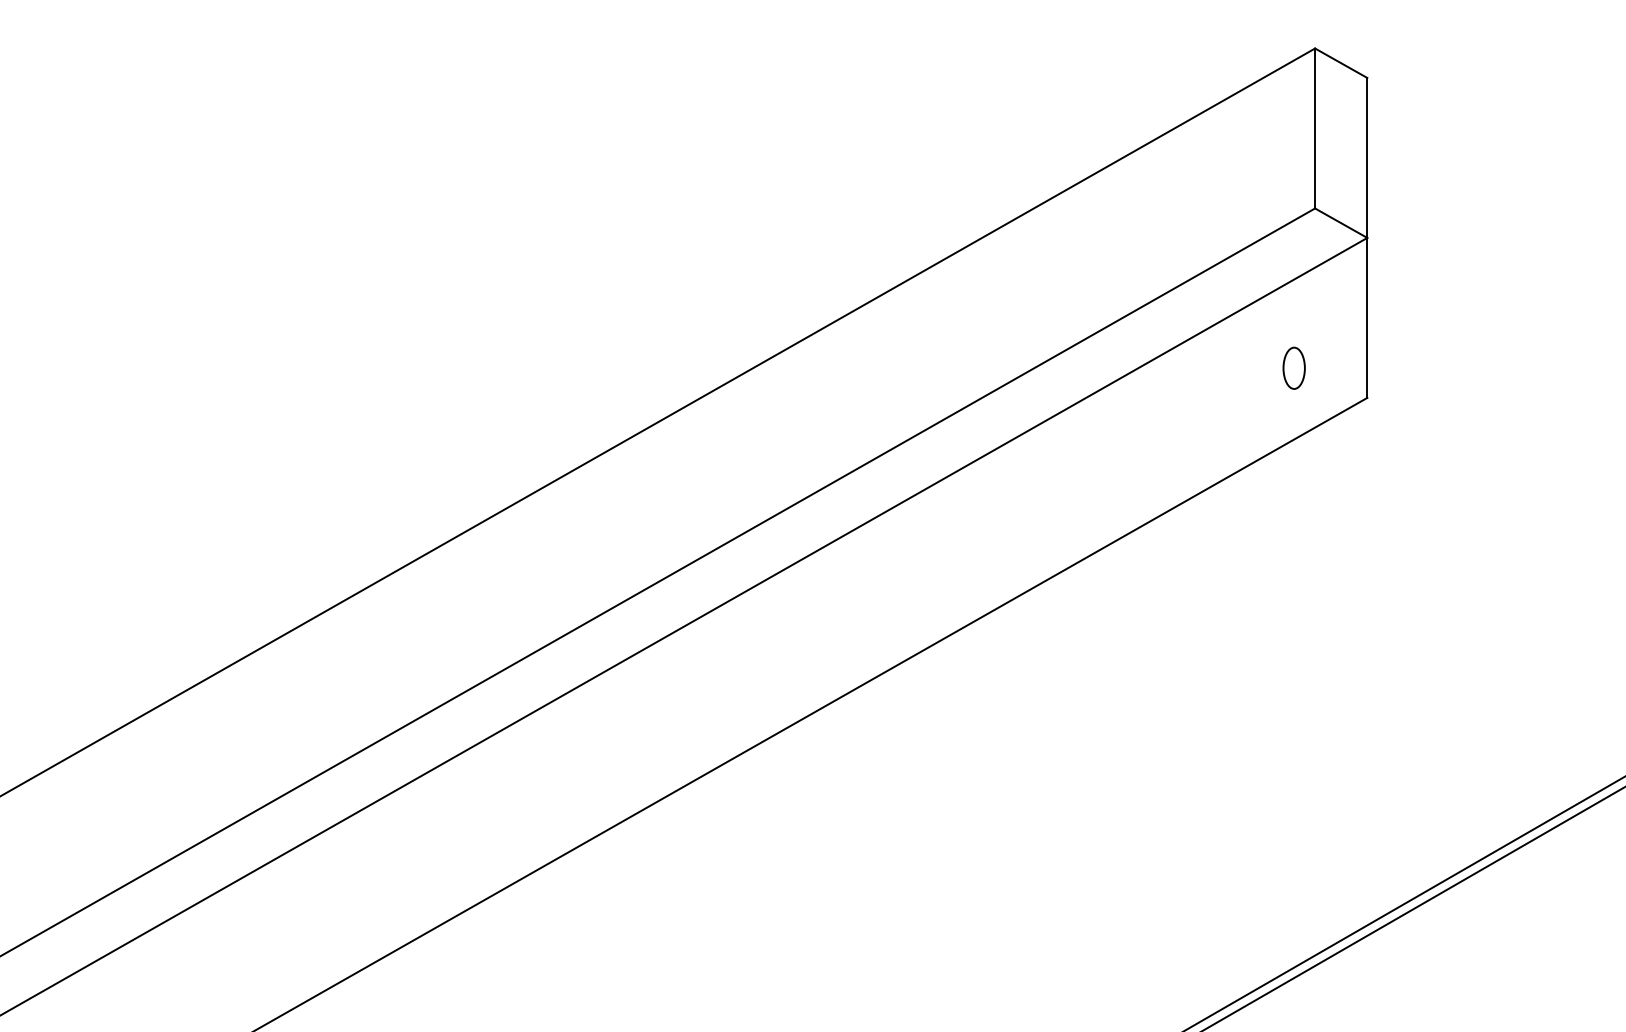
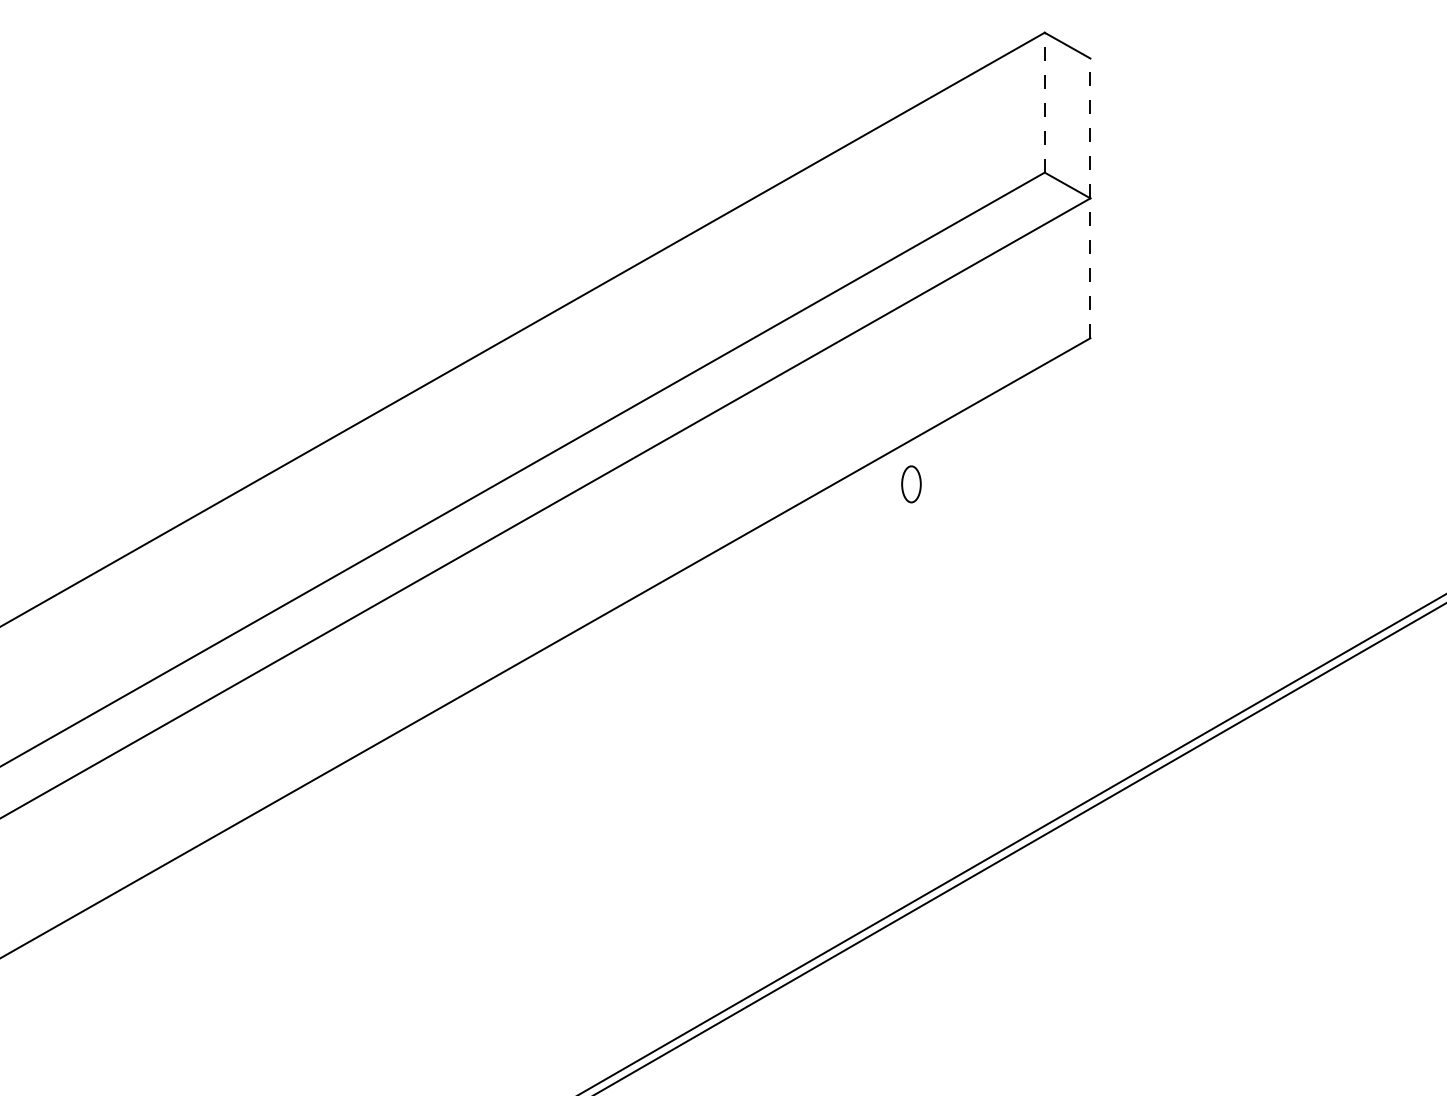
line: (1314, 128) -> (1044, 102), solid -> dashed
line: (1367, 238) -> (1090, 198), solid -> dashed
part: (1294, 368) -> (911, 484), moved

